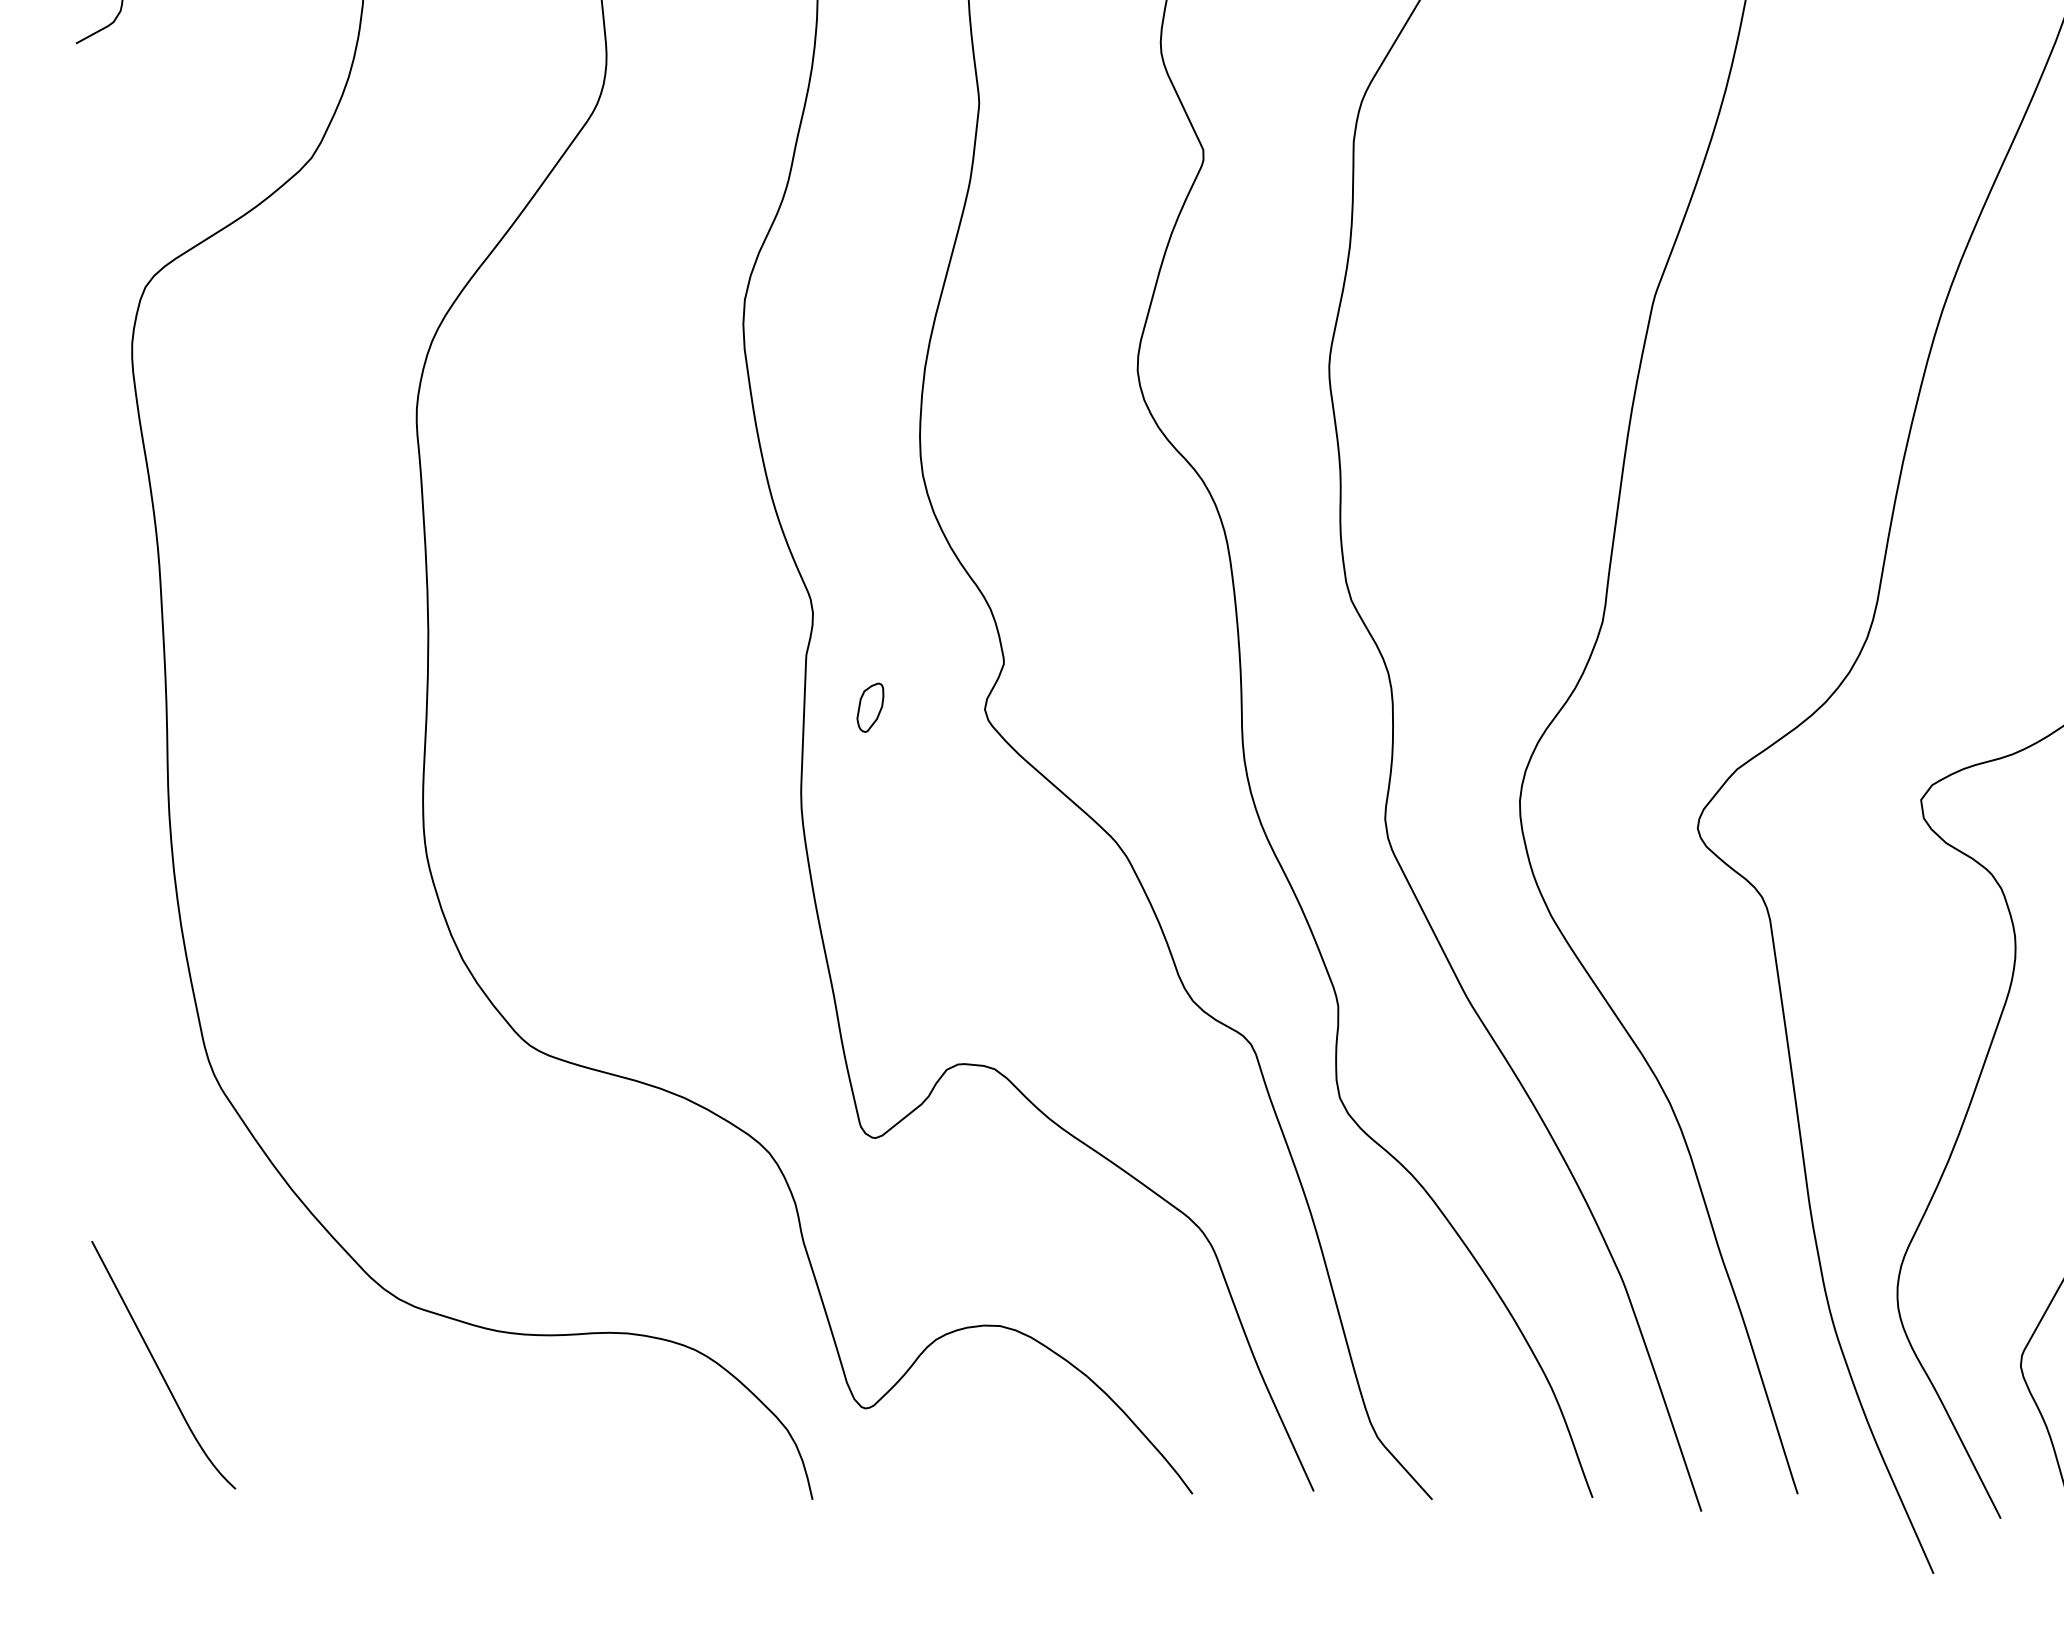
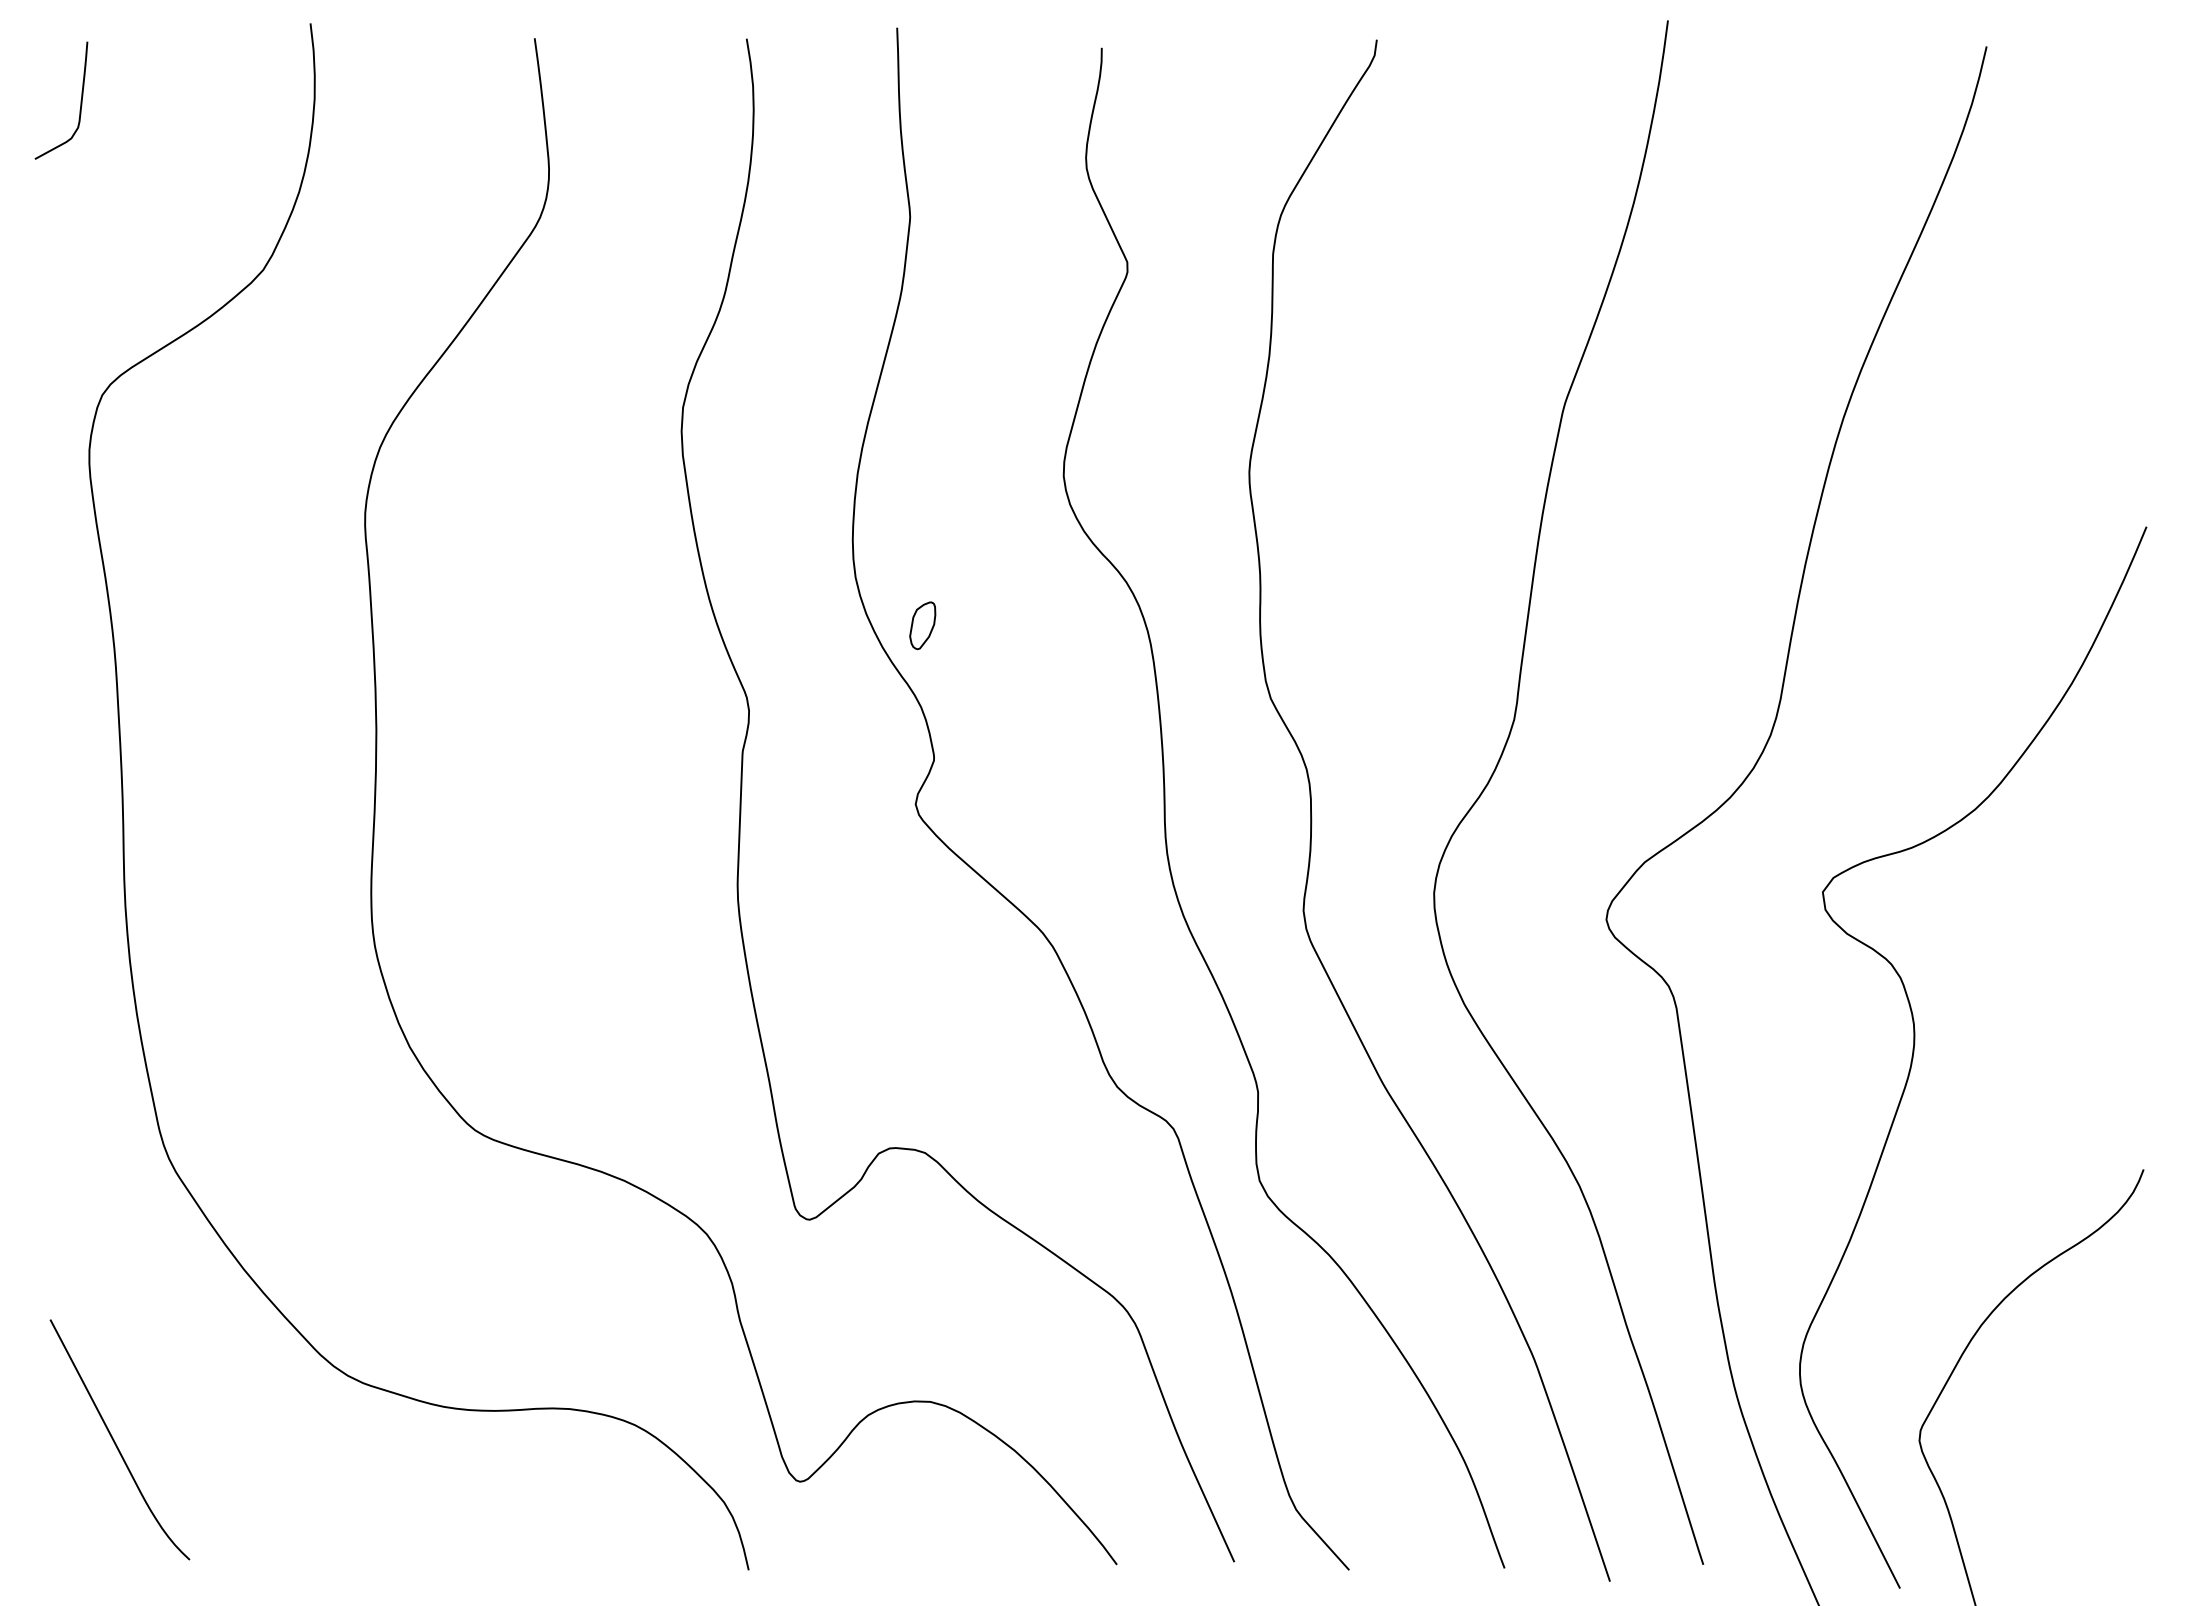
part: (870, 707) -> (922, 625), moved

